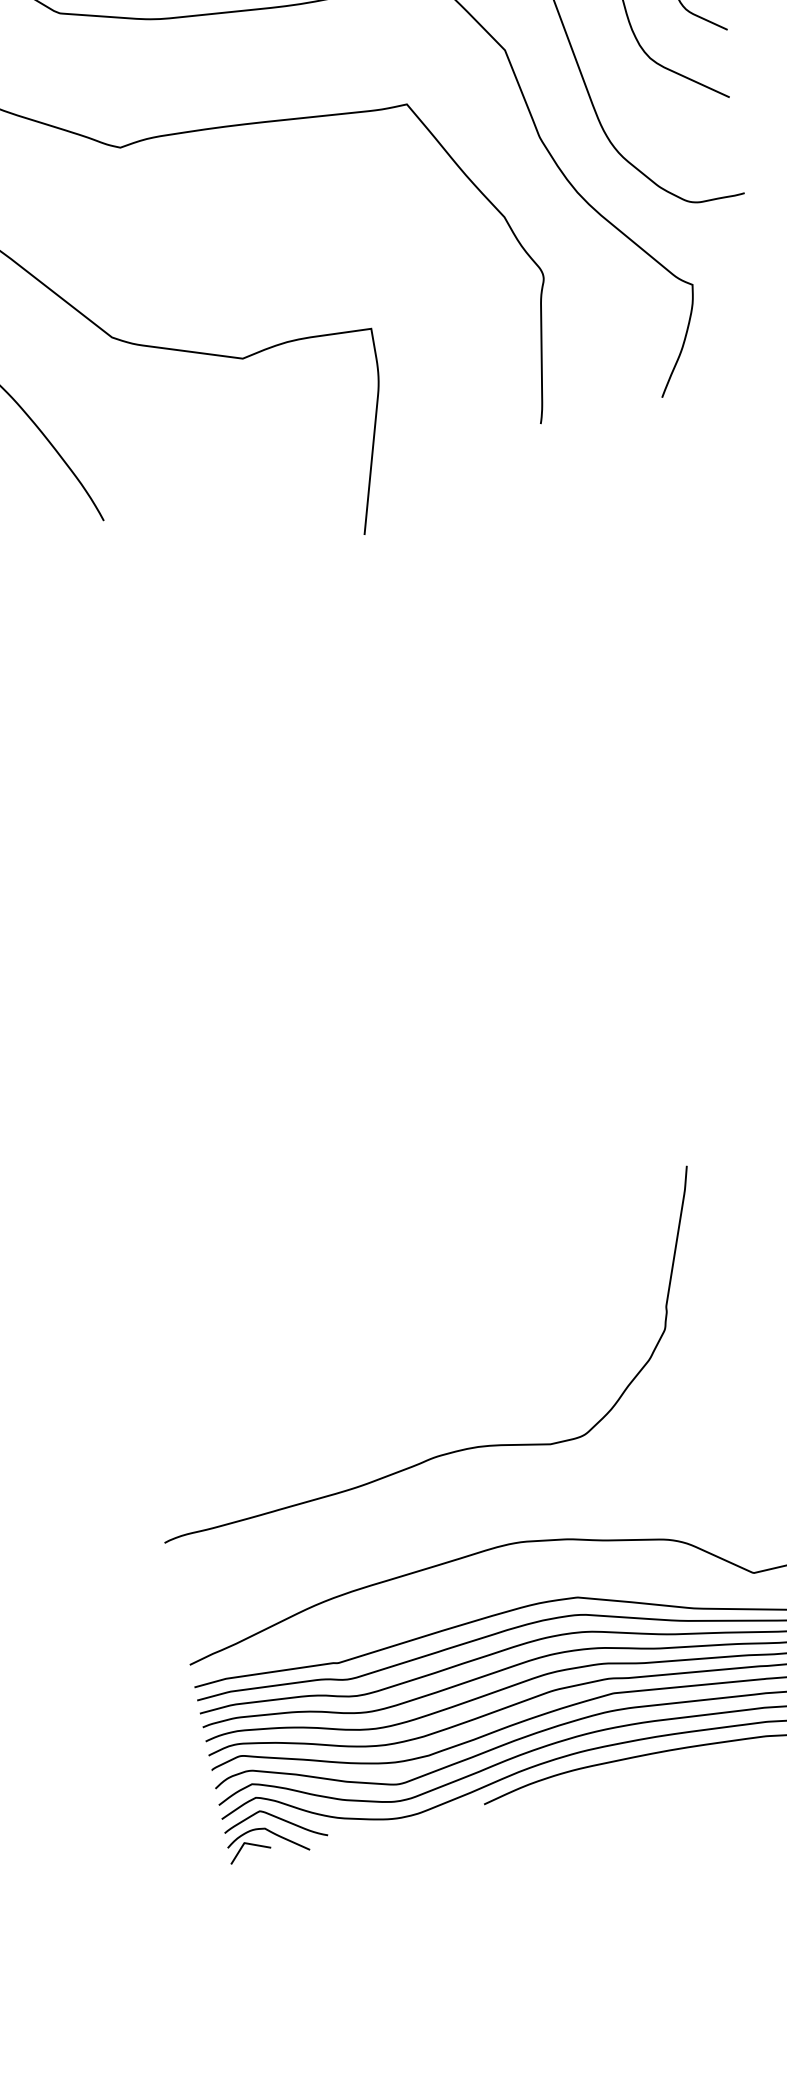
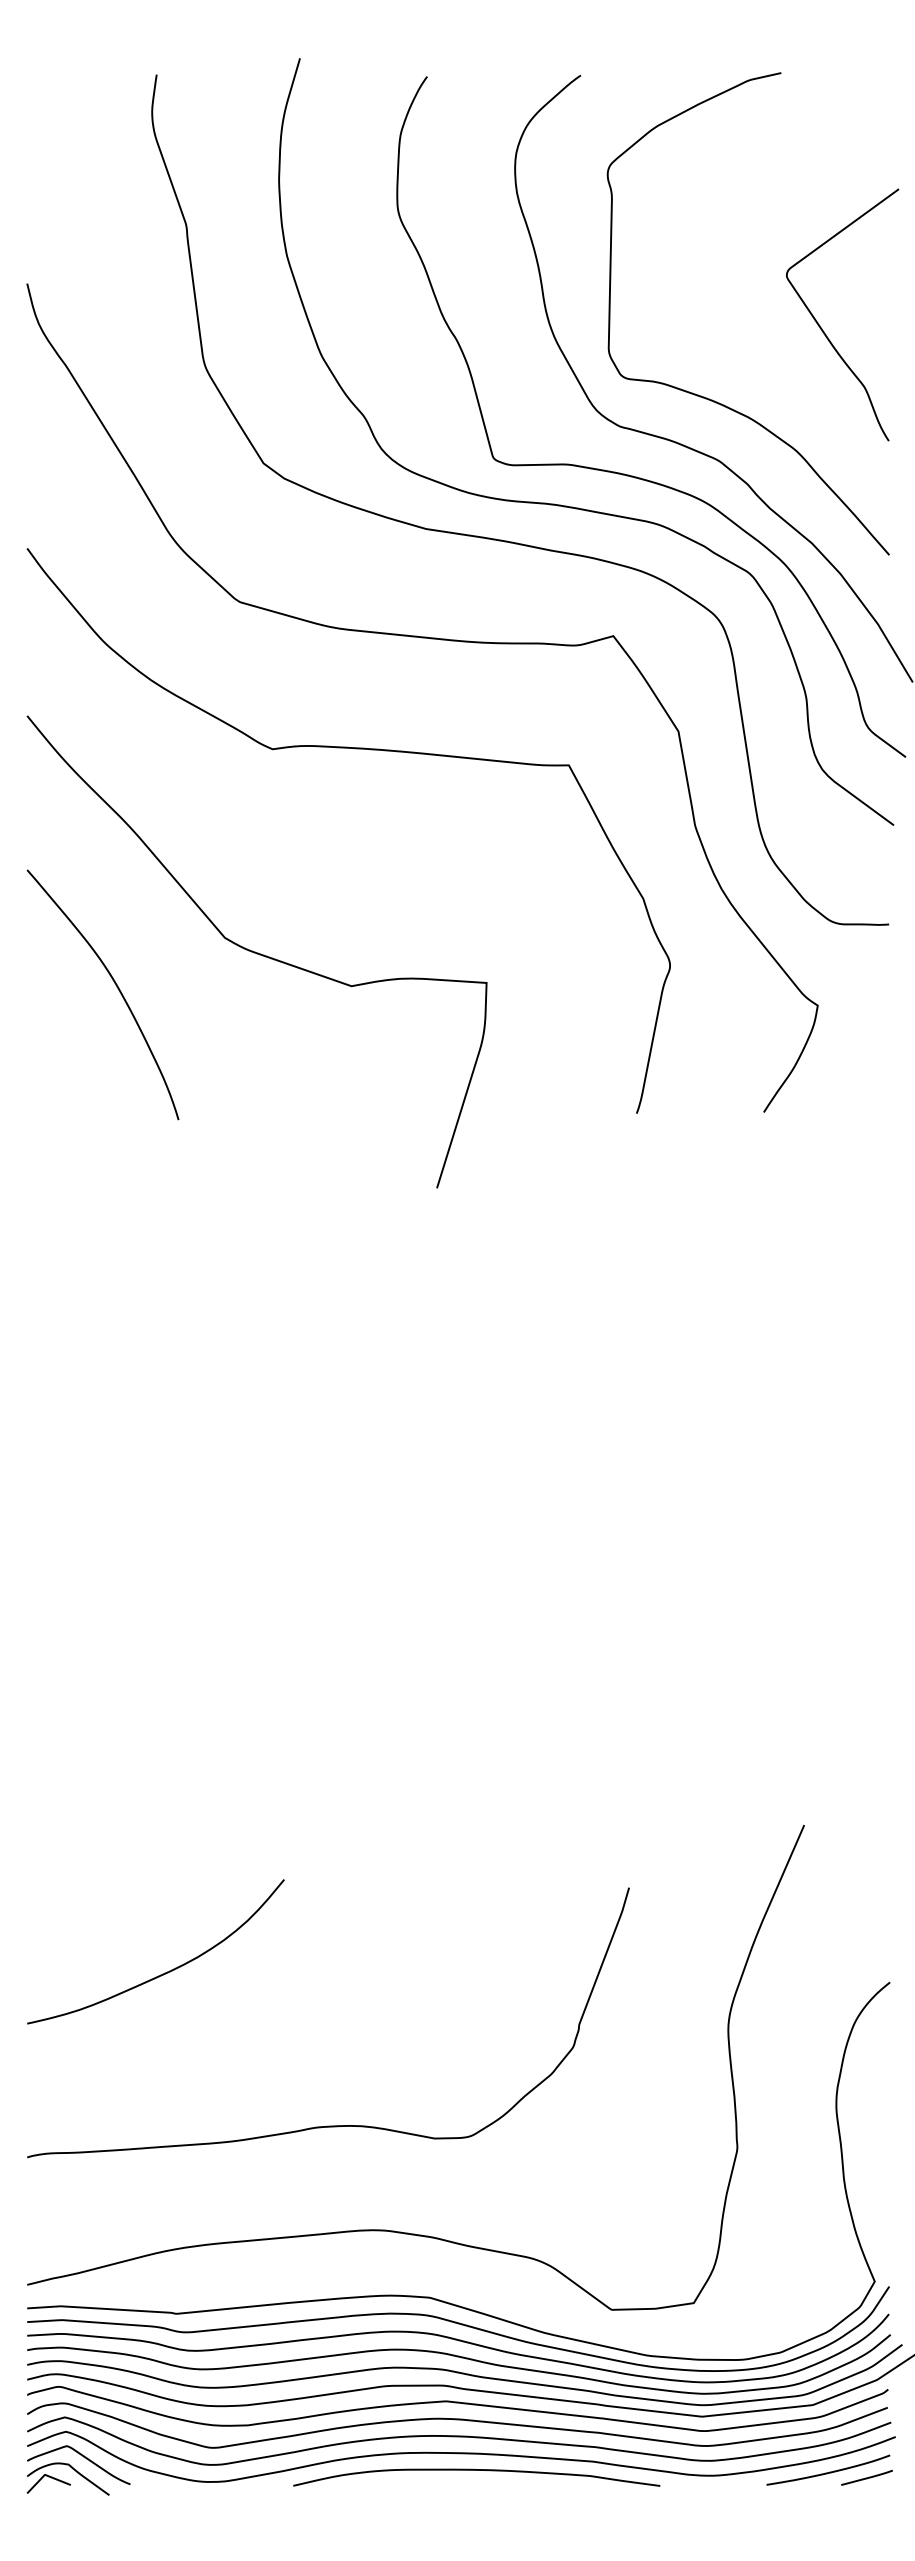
curve: (257, 1340) -> (162, 1973), added

